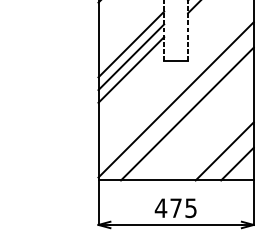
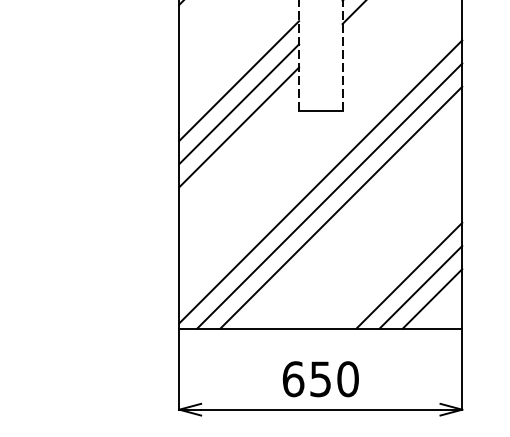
line: (180, 107) -> (328, 195), added
line: (230, 157) -> (419, 286), added
text: (175, 208) -> (319, 379), 475 -> 650

